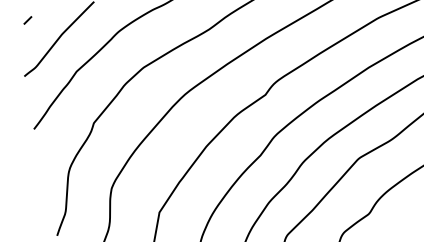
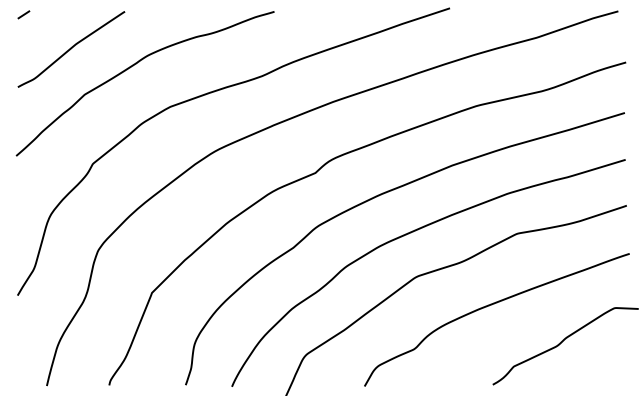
line: (27, 20) -> (23, 14), moved

